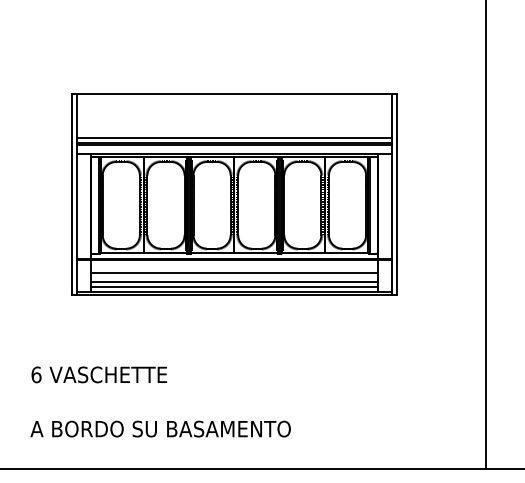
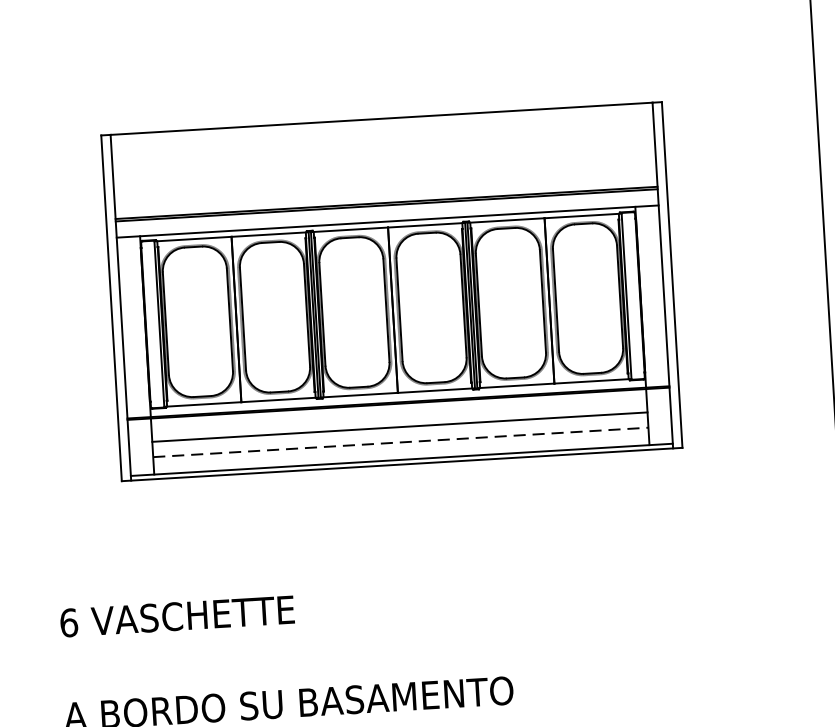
line: (234, 138) -> (386, 194), removed
line: (234, 281) -> (400, 441), solid -> dashed
line: (234, 287) -> (401, 451), removed

